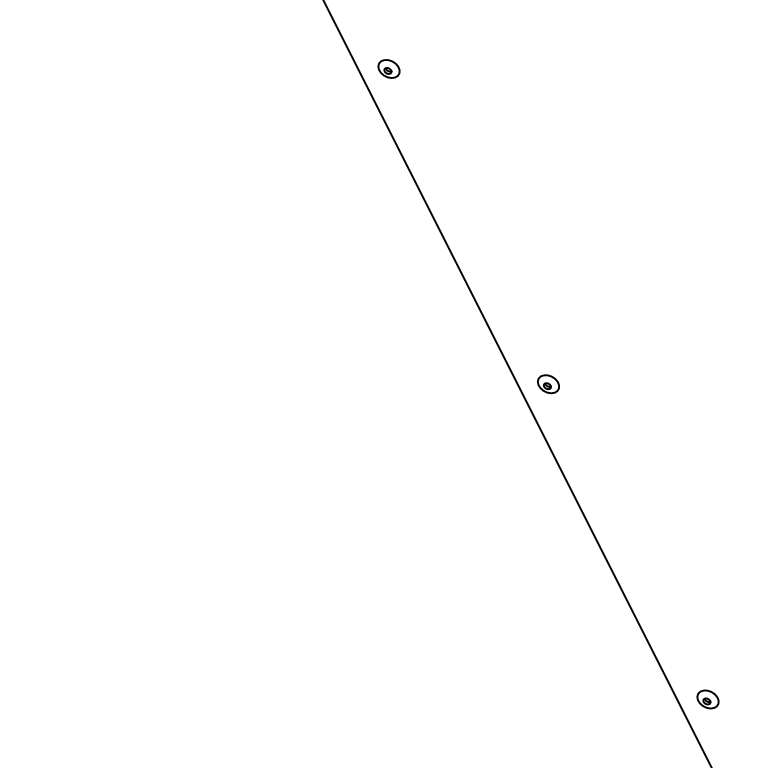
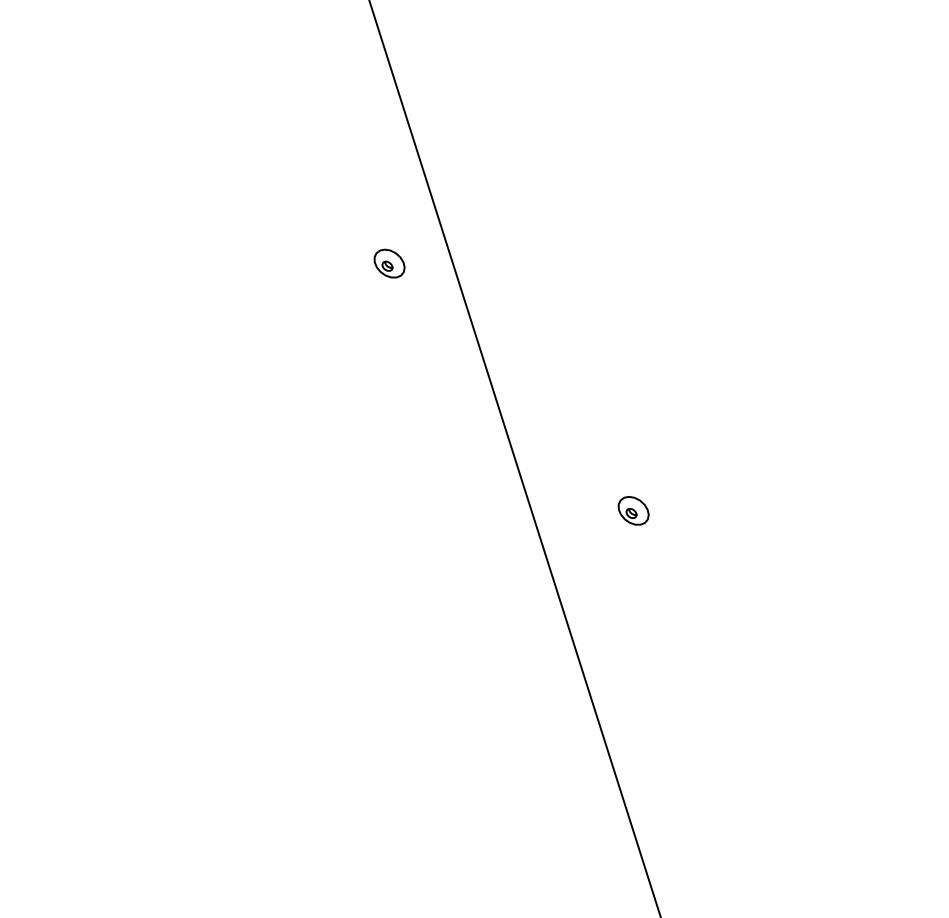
part: (388, 68) -> (388, 262), moved
part: (548, 384) -> (633, 511), moved

